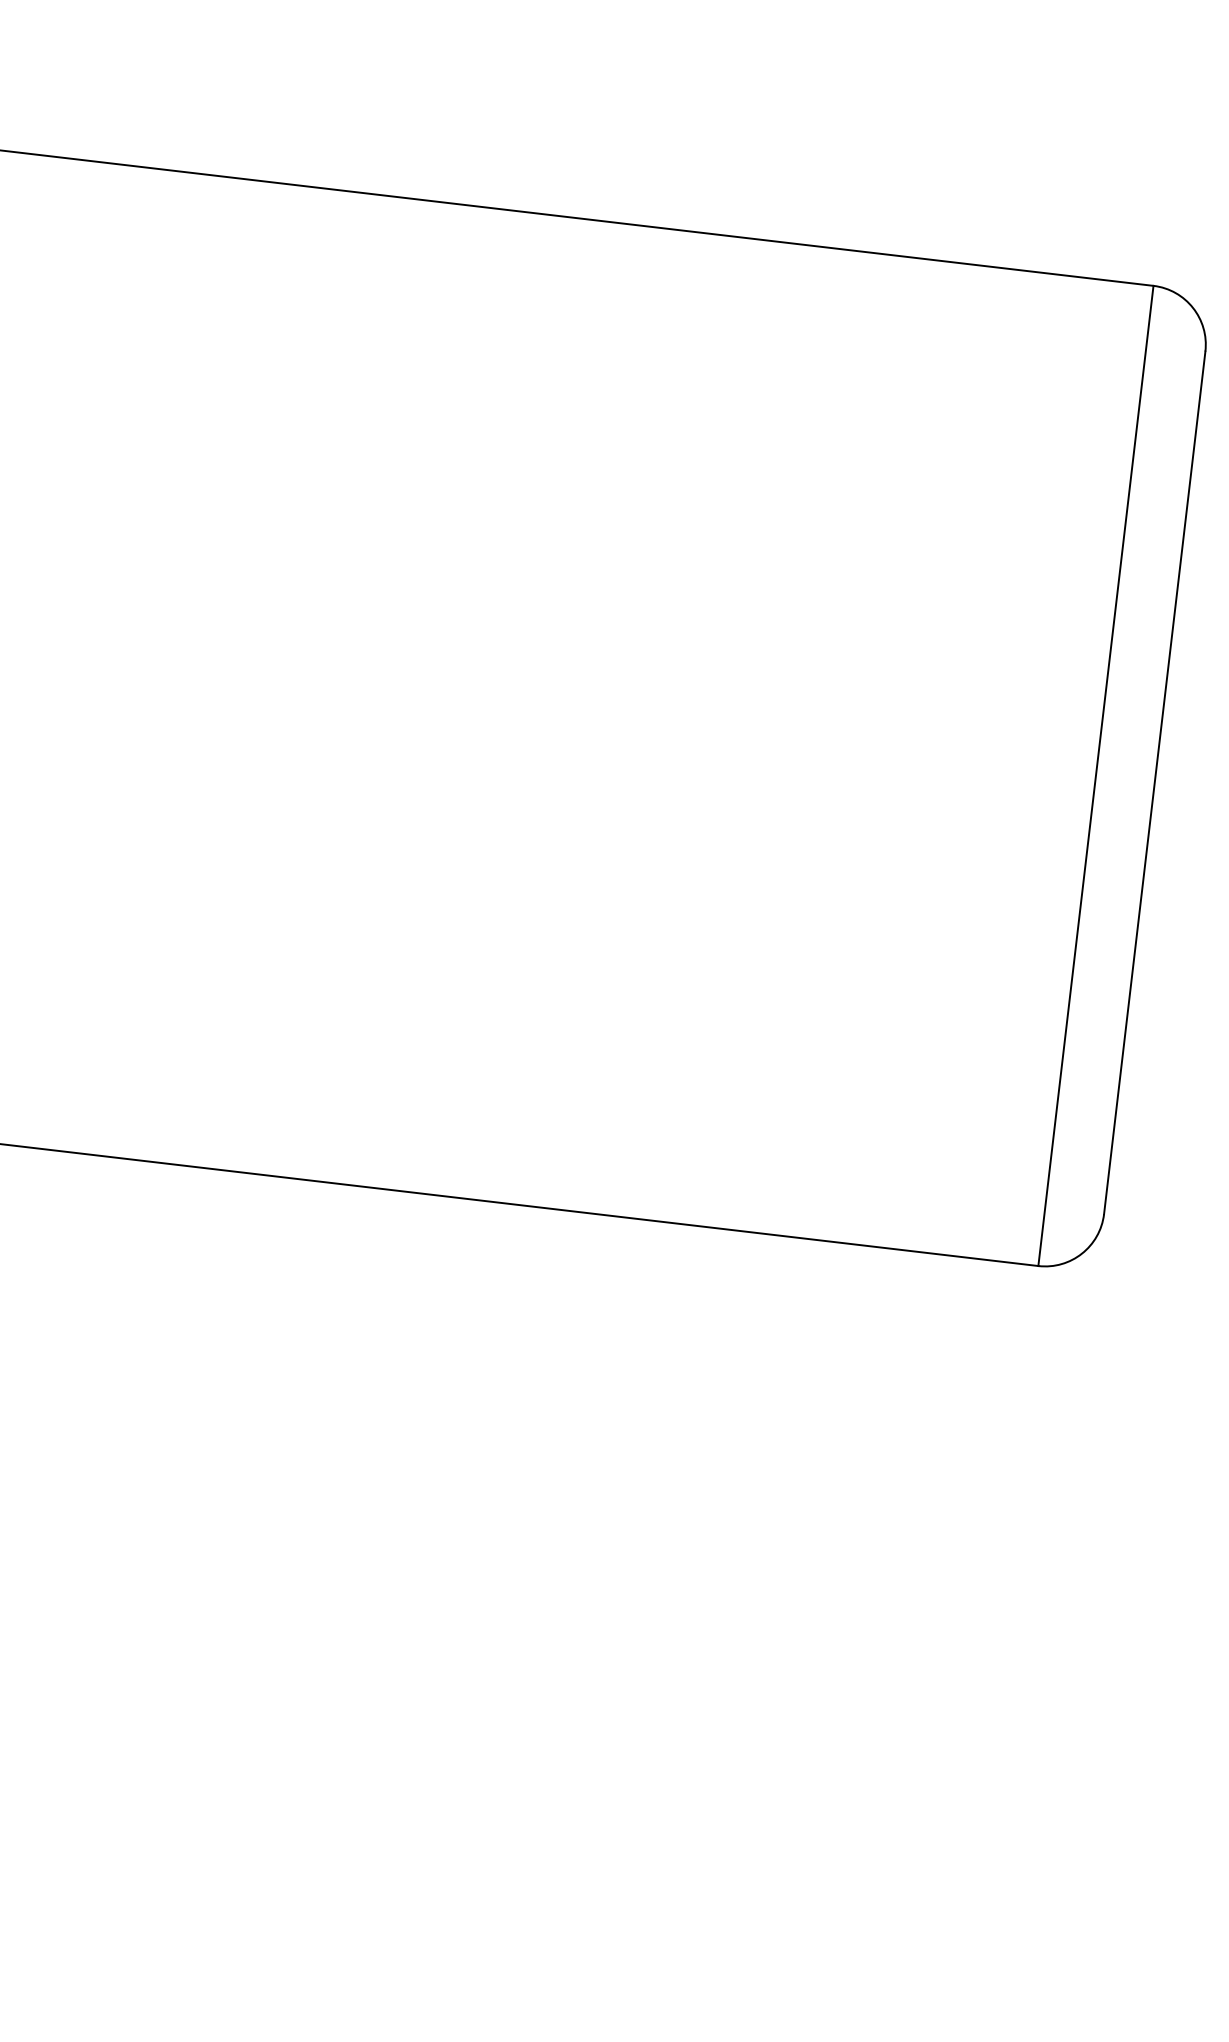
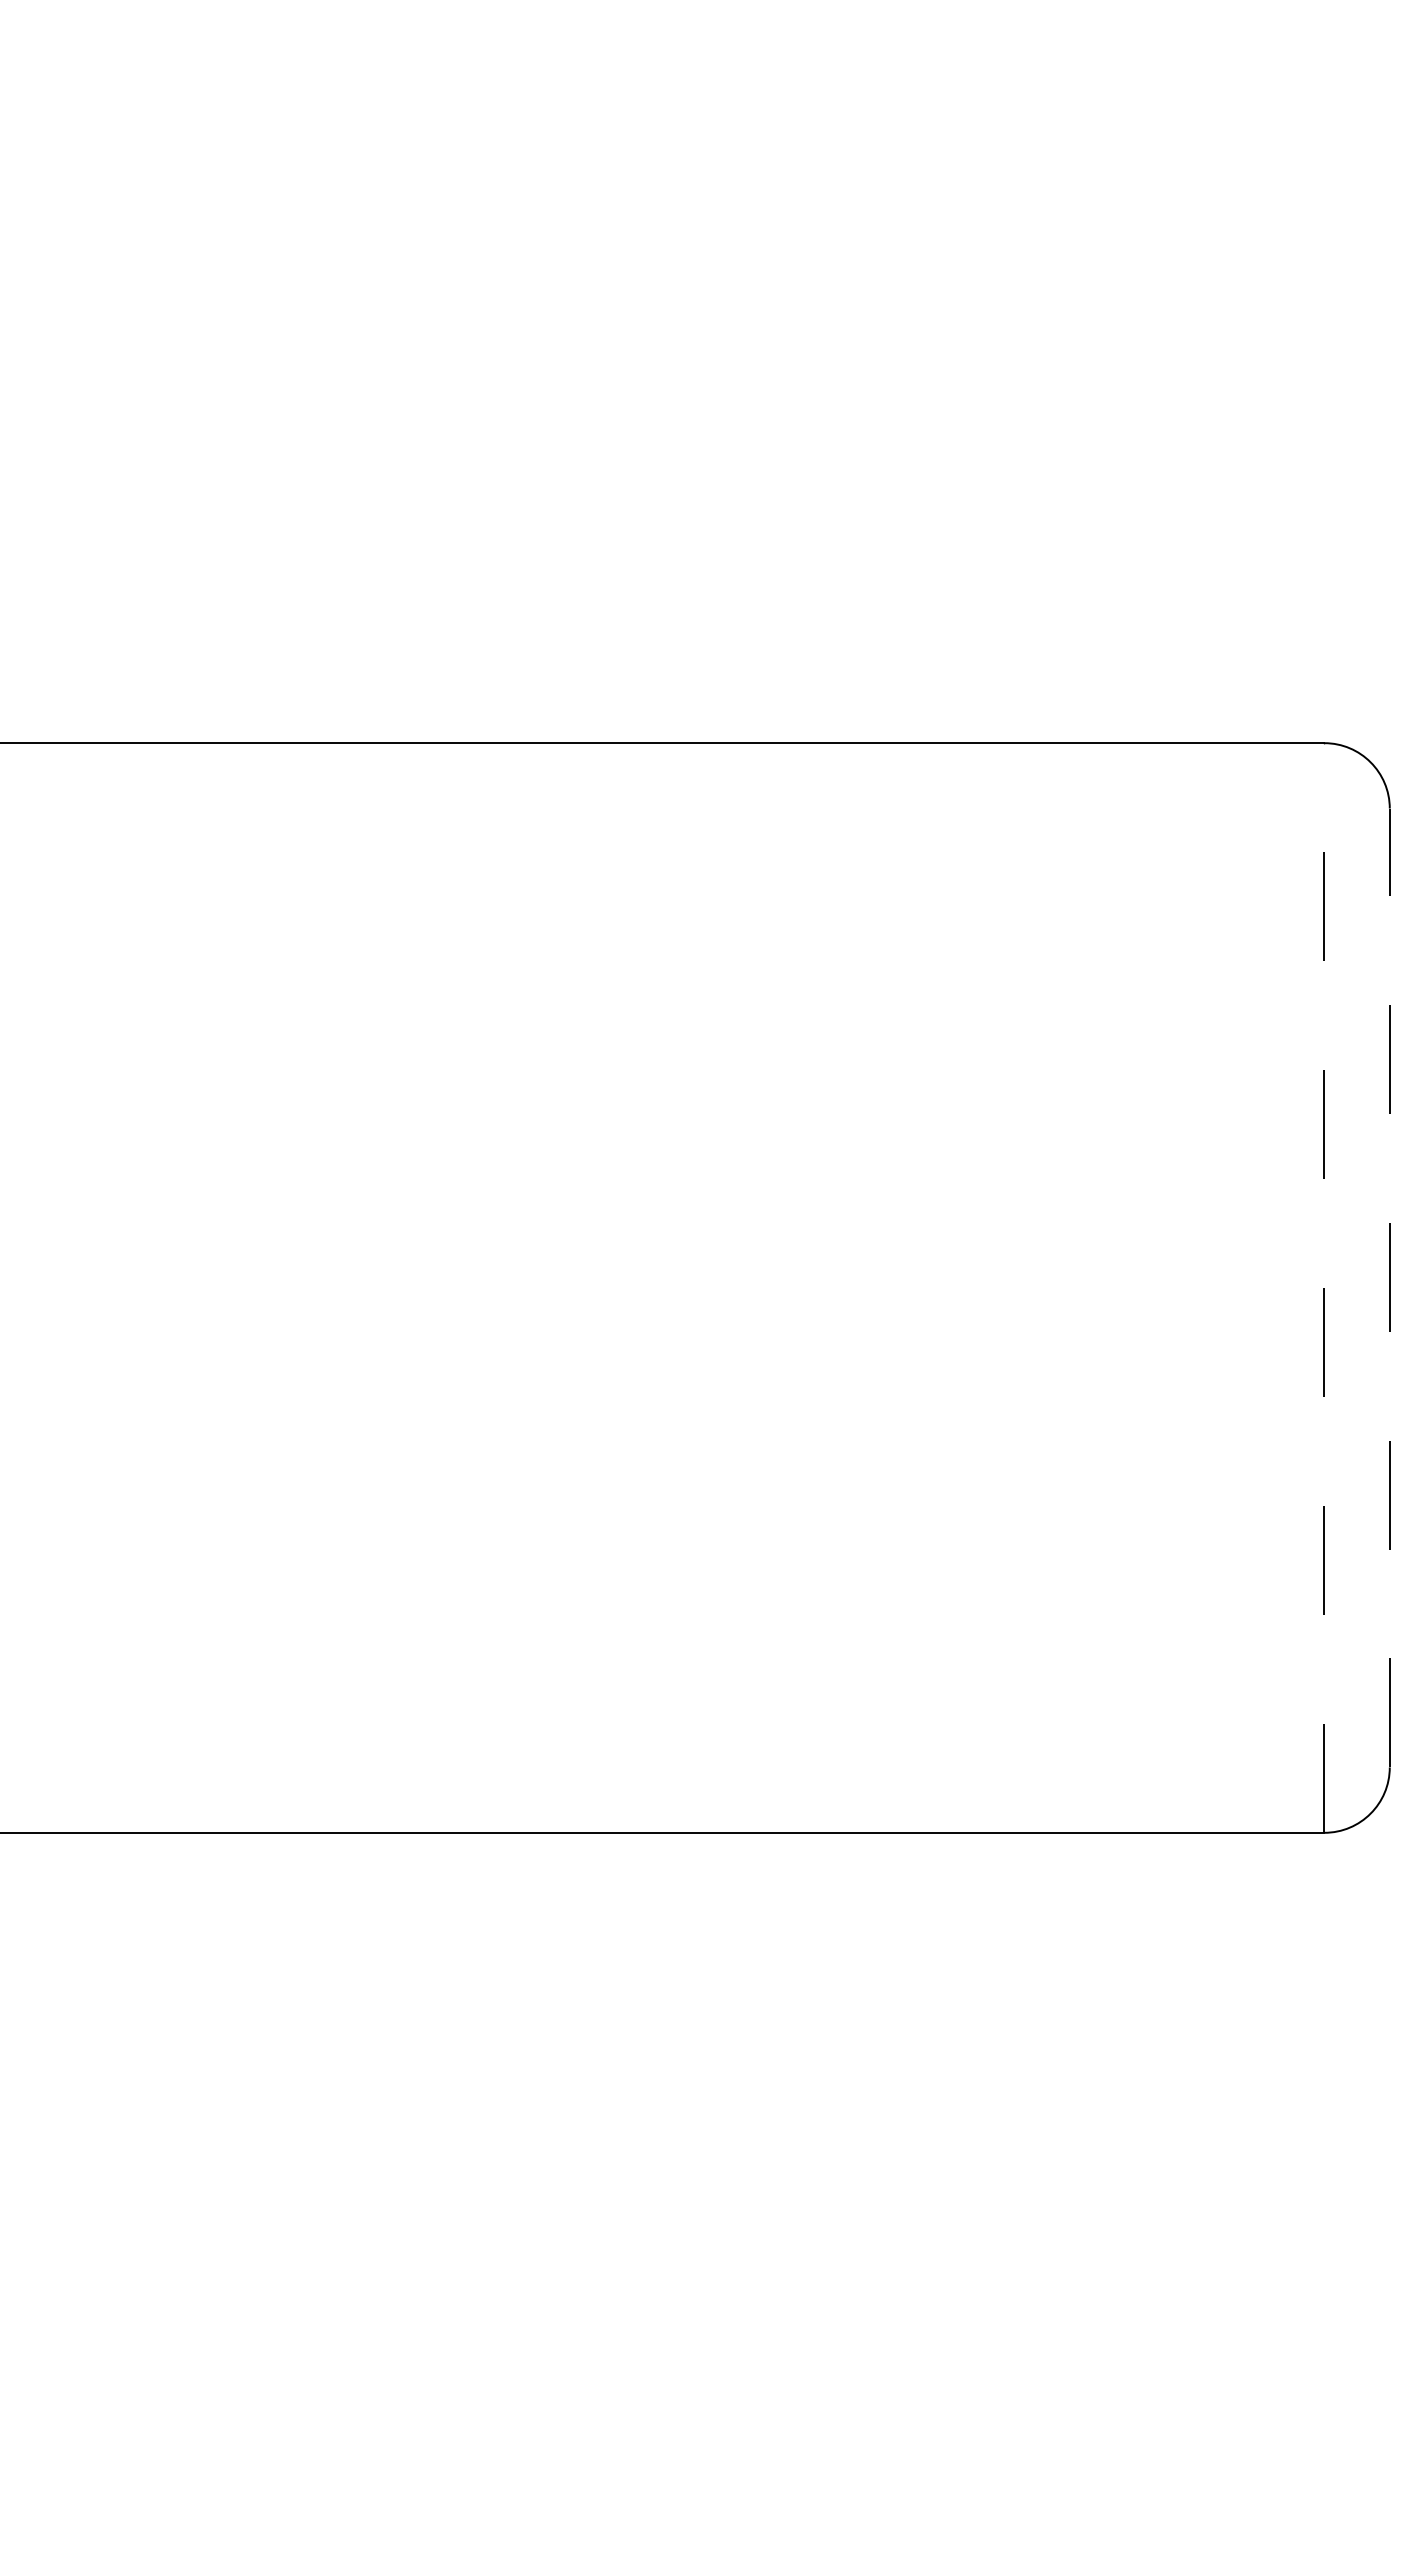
line: (1095, 776) -> (1324, 1288), solid -> dashed
line: (1154, 782) -> (1389, 1287), solid -> dashed

